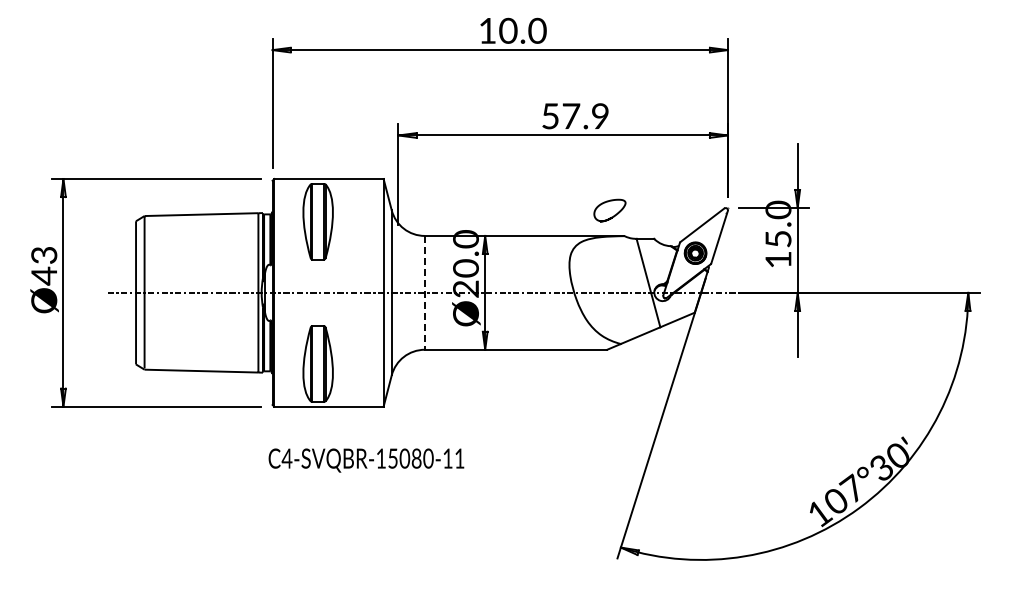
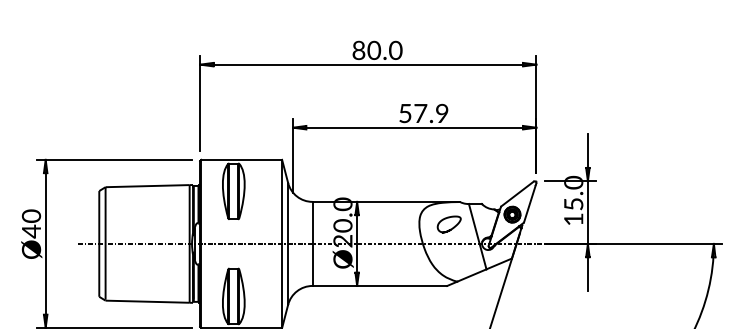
text: (487, 30) -> (358, 50), 10.0 -> 80.0
curve: (611, 216) -> (450, 228), moved
text: (44, 255) -> (31, 216), Ø43 -> Ø40
line: (424, 292) -> (312, 243), dashed -> solid

